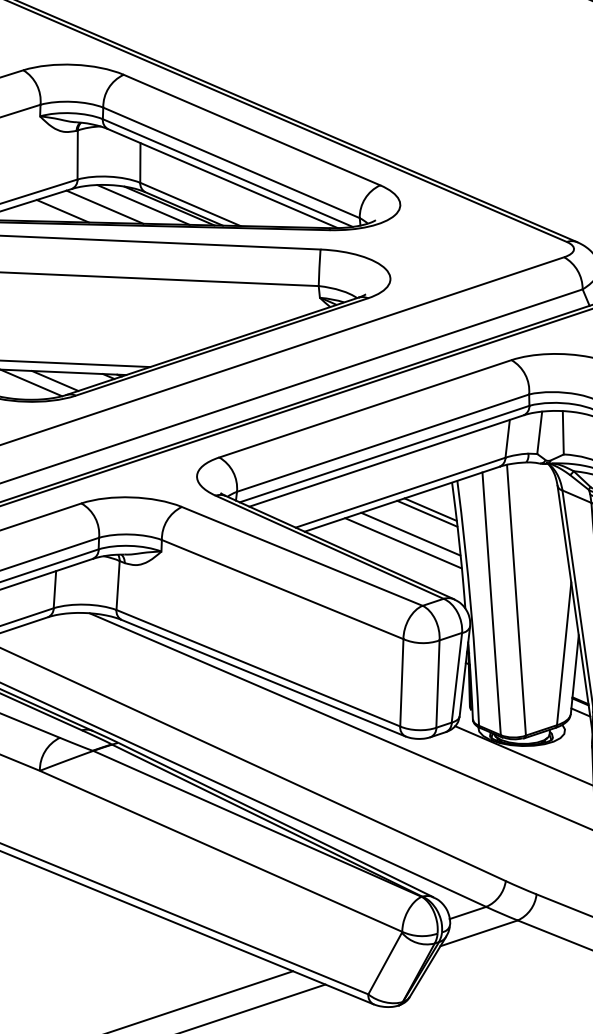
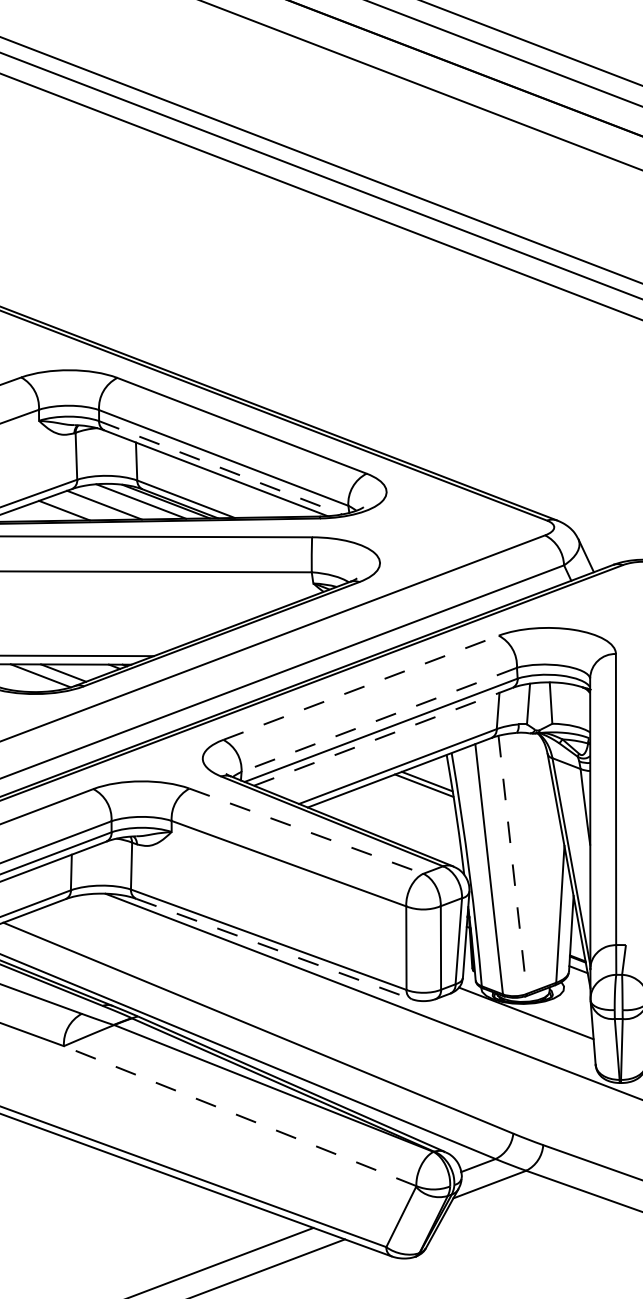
line: (228, 172) -> (221, 467), solid -> dashed
line: (365, 408) -> (361, 687), solid -> dashed
line: (382, 443) -> (378, 720), solid -> dashed
line: (386, 460) -> (383, 736), solid -> dashed
line: (411, 533) -> (409, 805), removed
line: (403, 542) -> (402, 814), removed
line: (302, 556) -> (306, 831), solid -> dashed
line: (516, 599) -> (512, 864), solid -> dashed
line: (263, 678) -> (274, 949), solid -> dashed
line: (221, 851) -> (240, 1116), solid -> dashed

